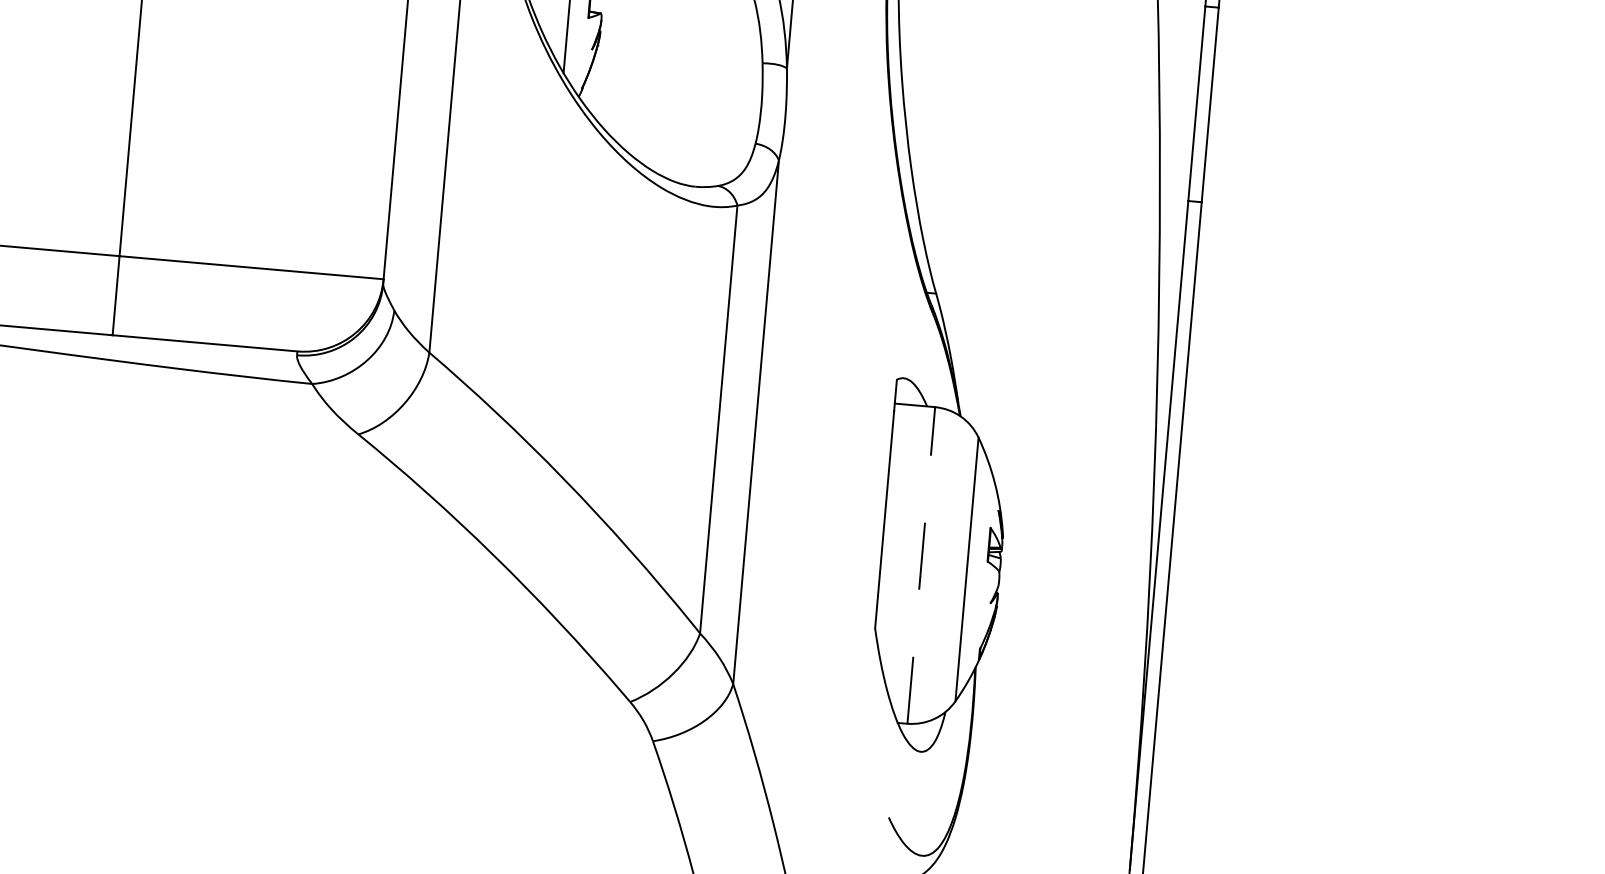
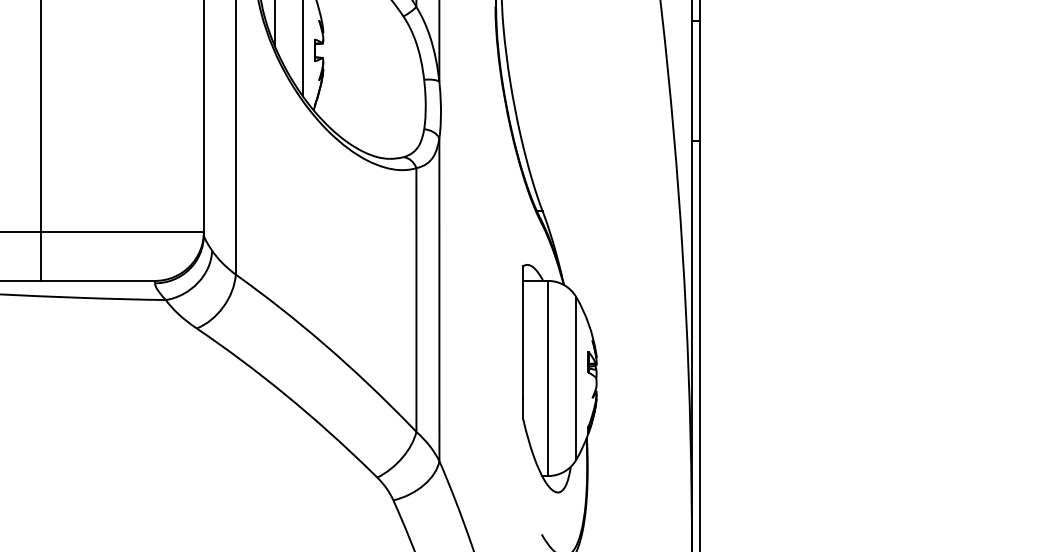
line: (921, 565) -> (548, 378), dashed -> solid

